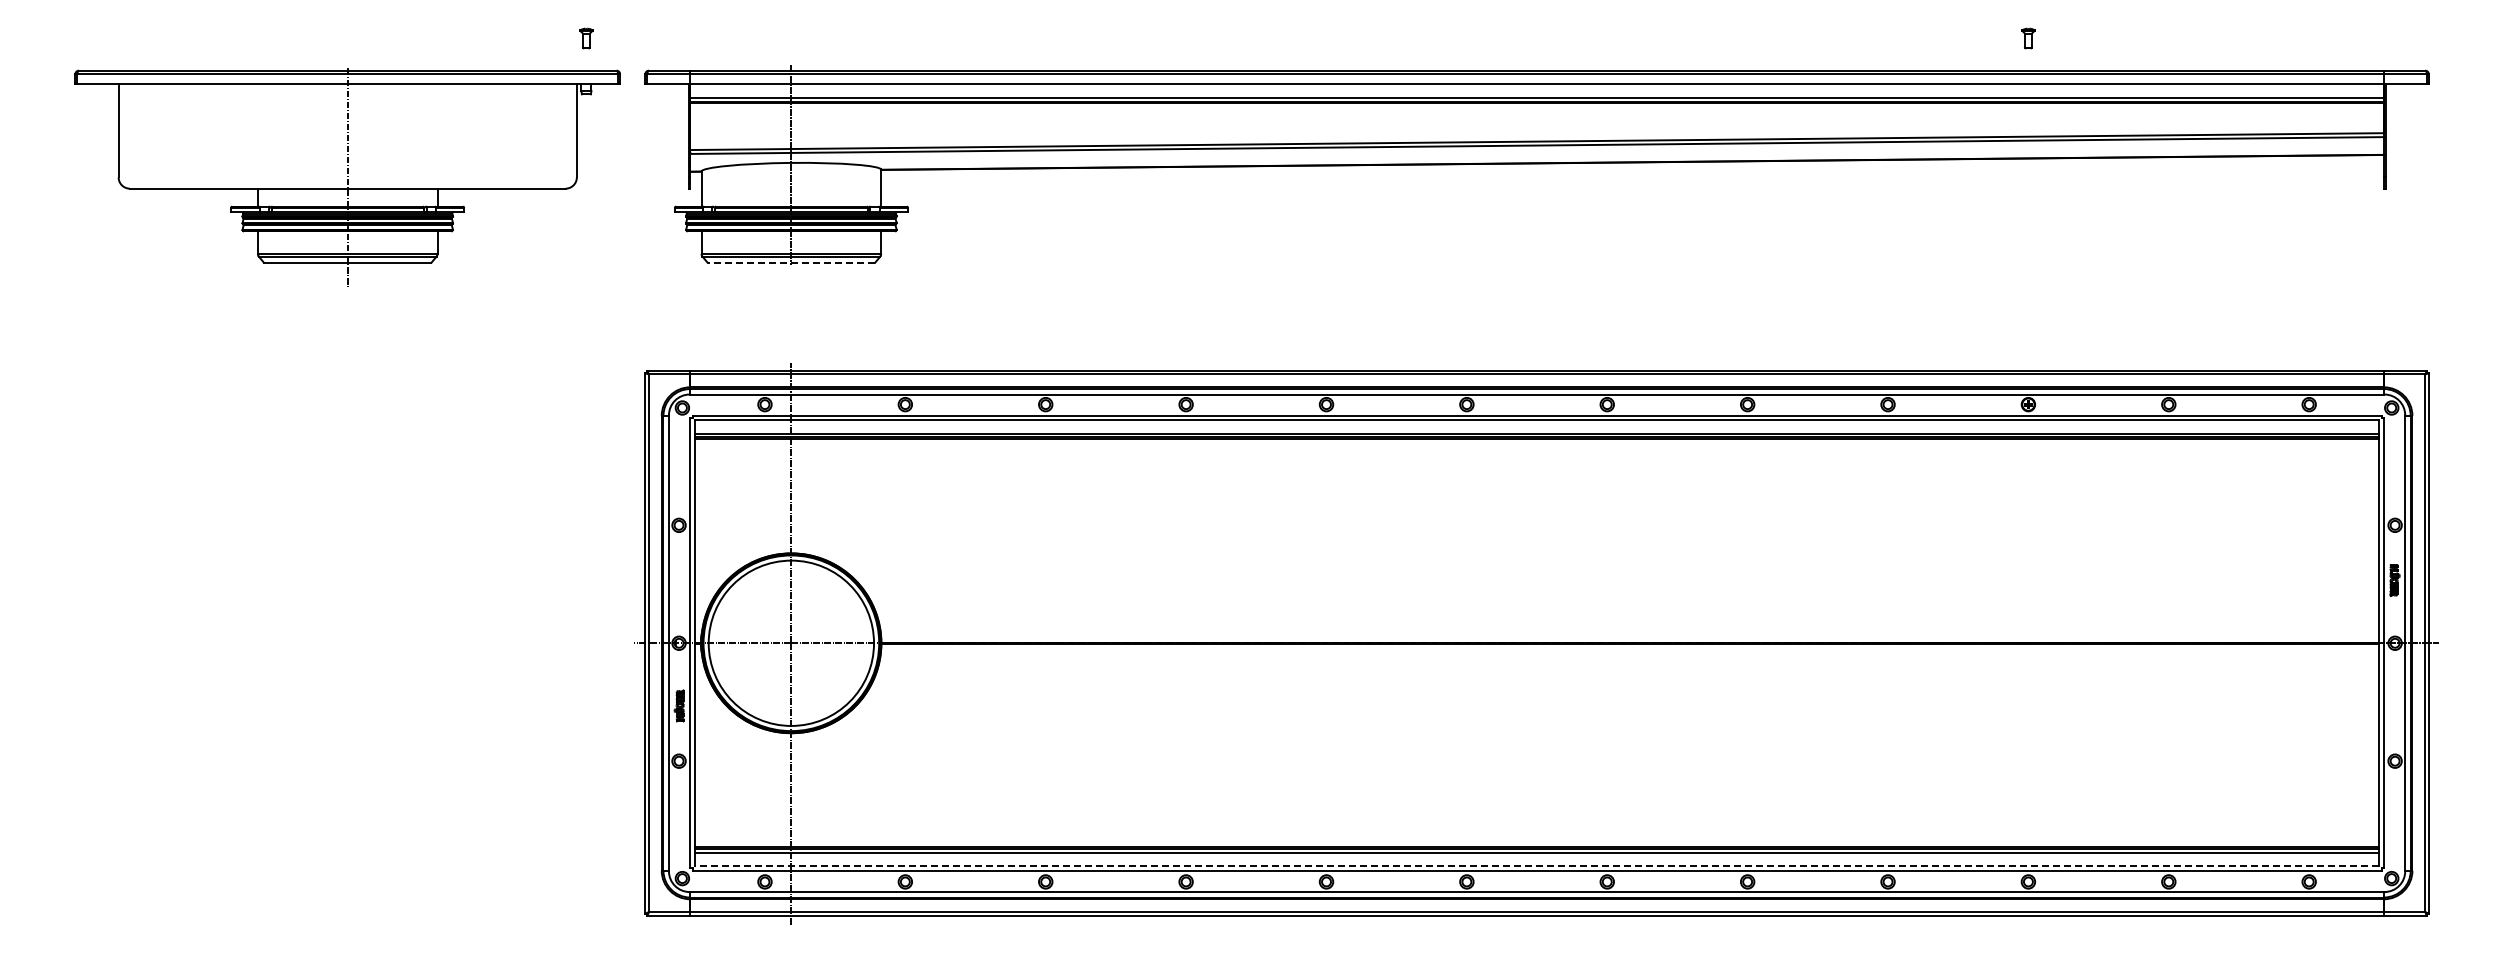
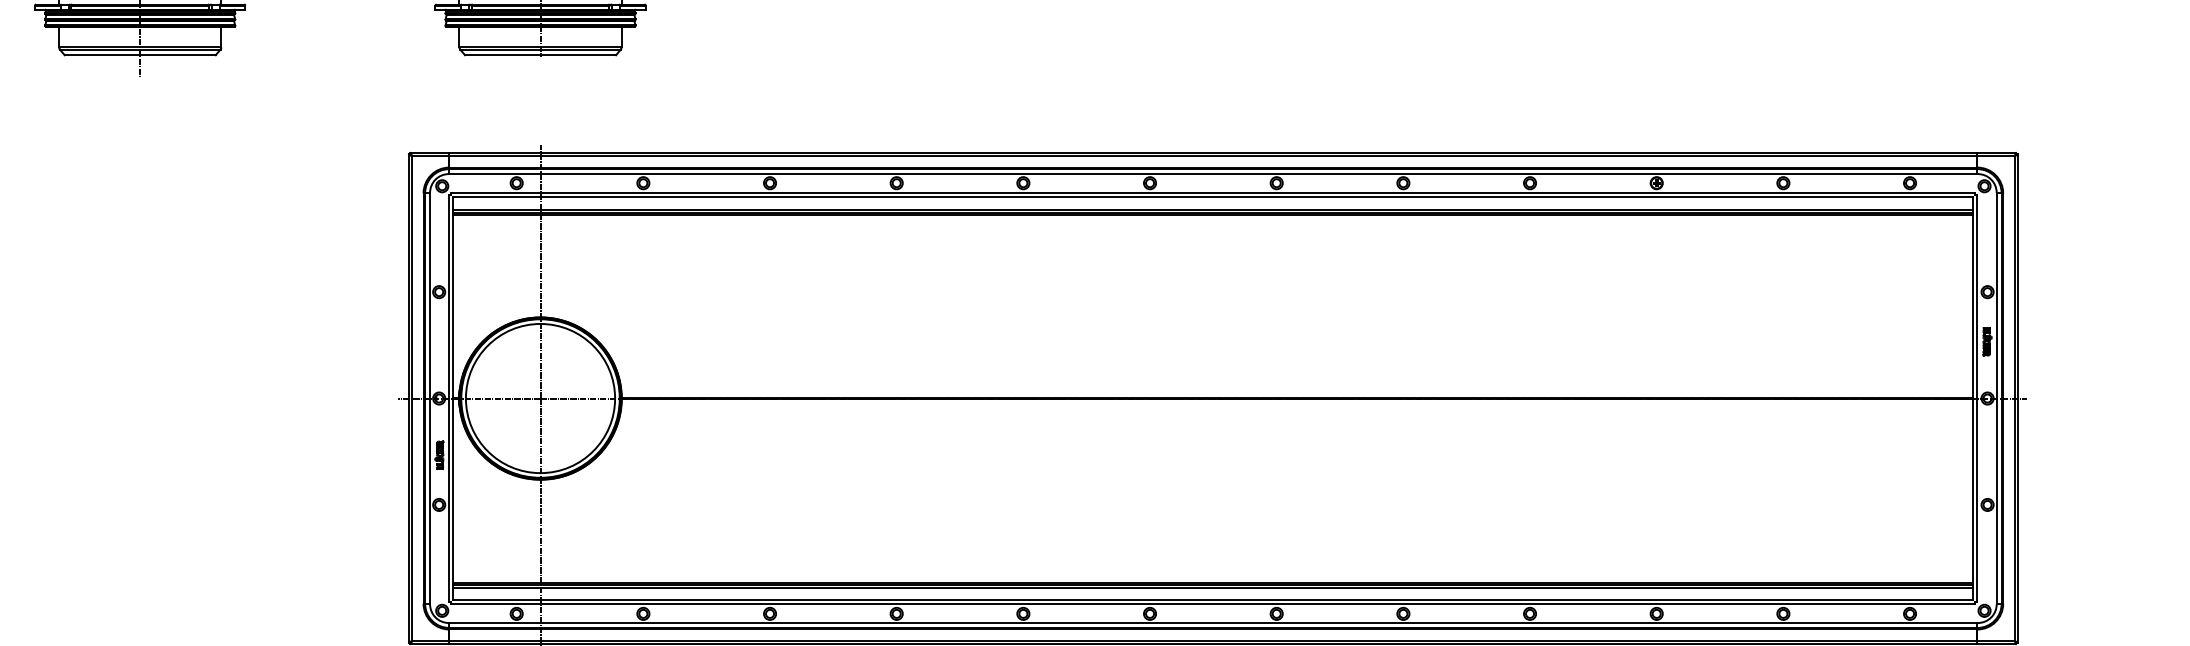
line: (791, 262) -> (540, 54), dashed -> solid
line: (1536, 866) -> (1212, 599), dashed -> solid

